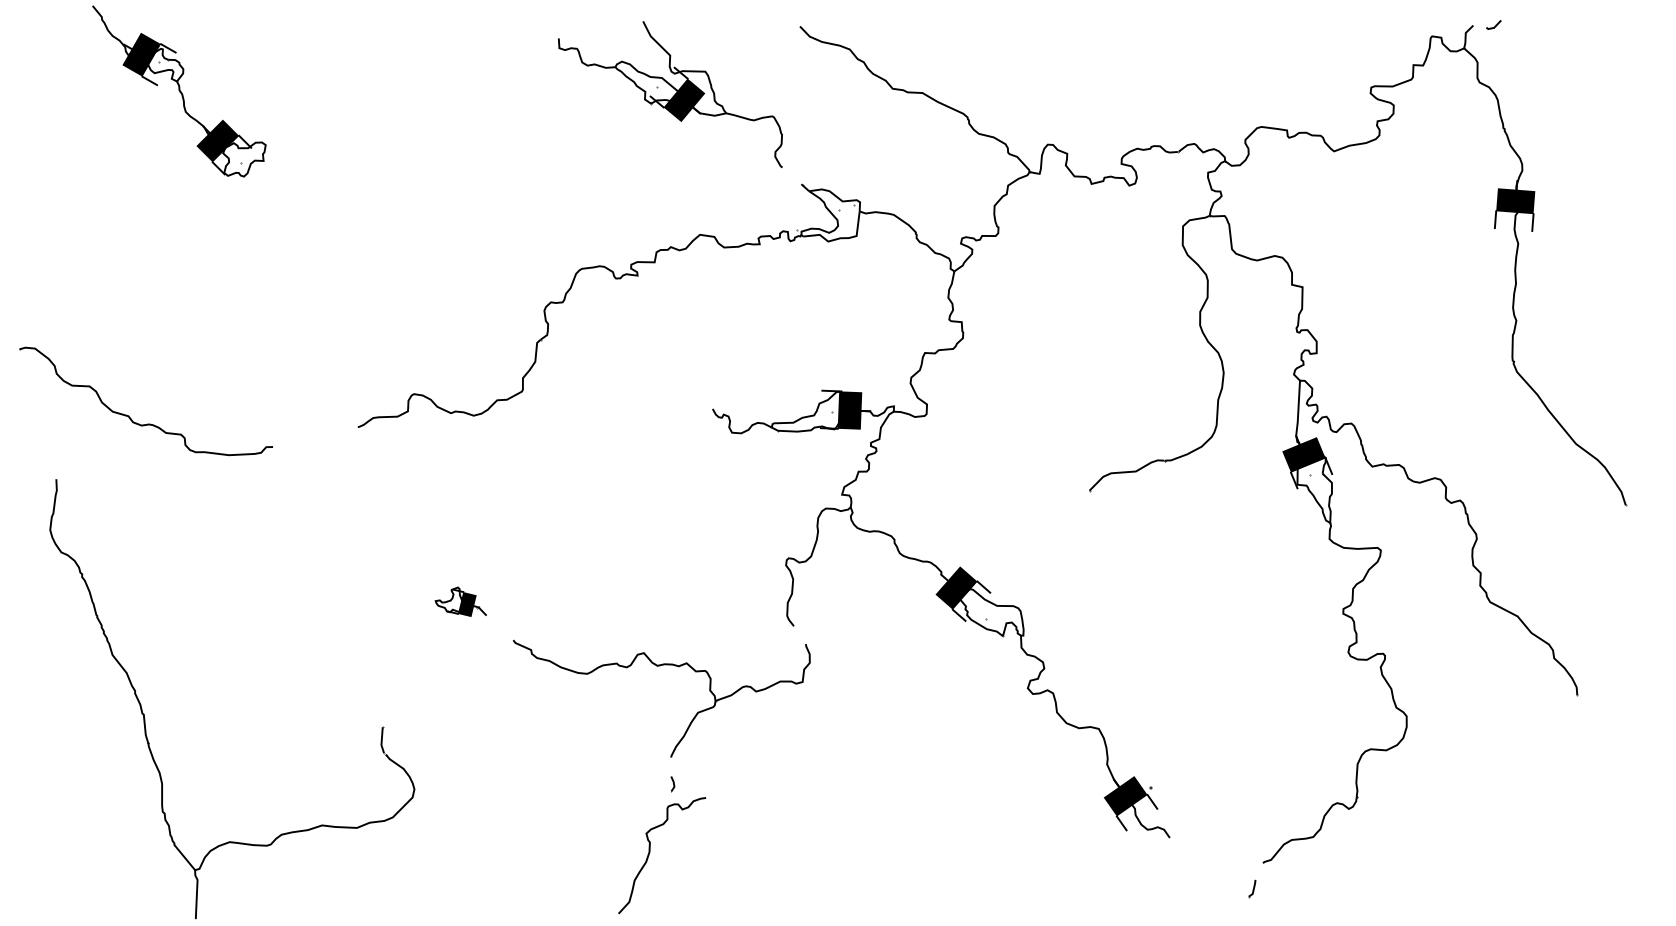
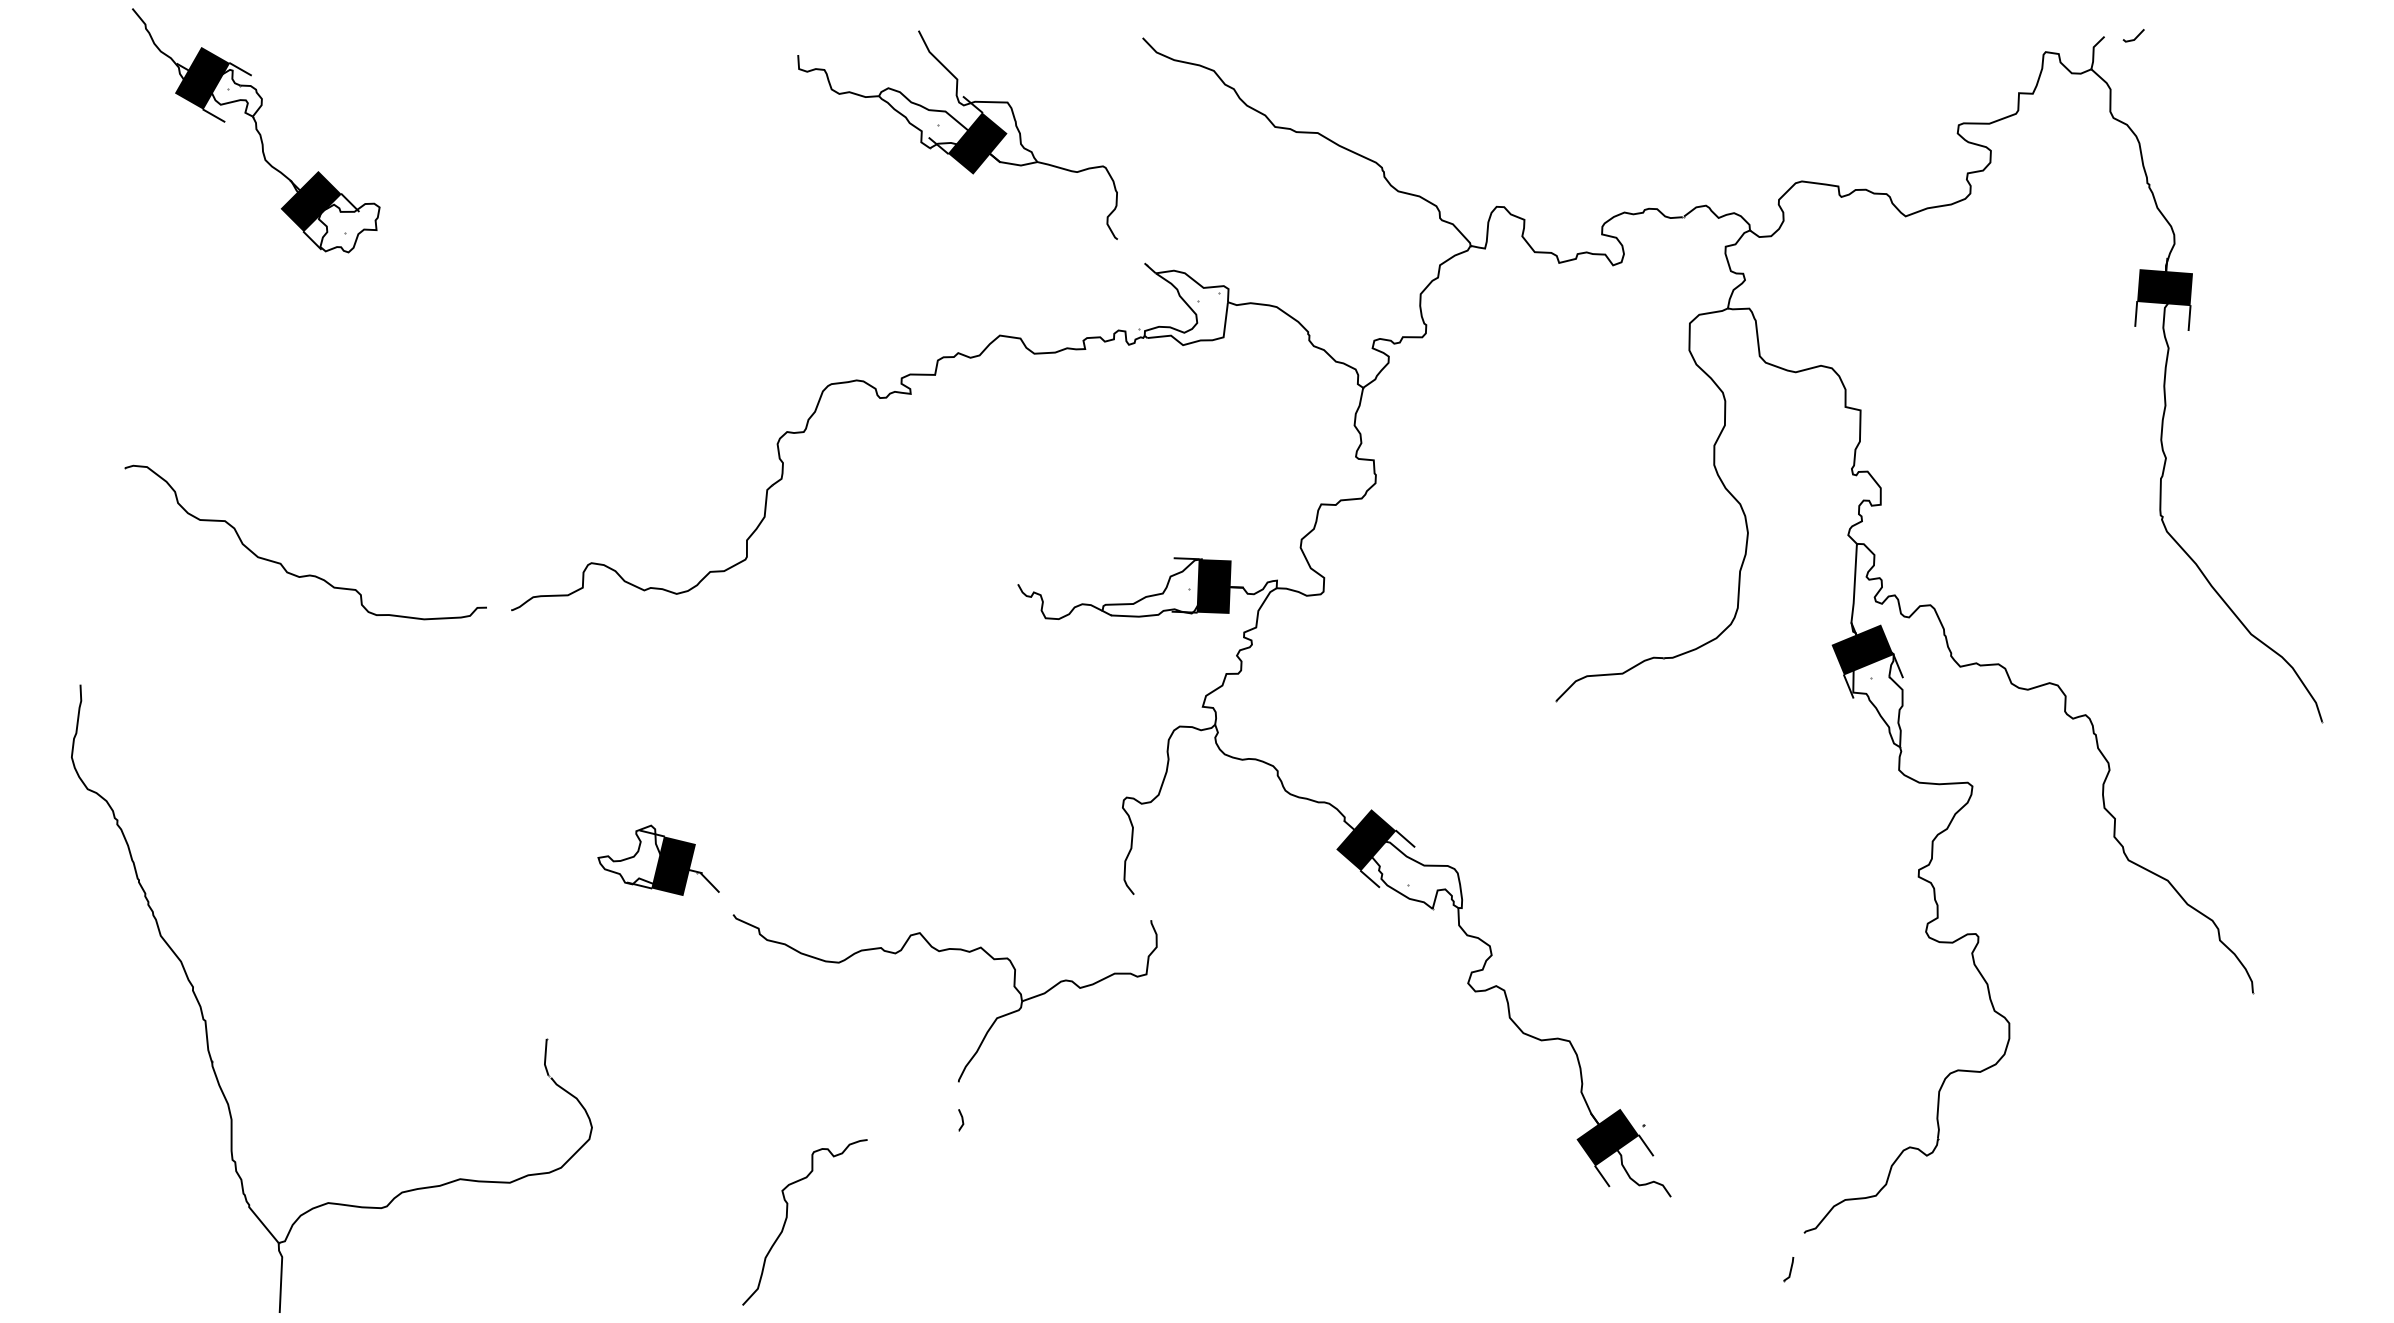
part: (129, 416) -> (282, 564), moved
part: (460, 601) -> (658, 859), size x1.67
curve: (650, 852) -> (787, 1218), moved

